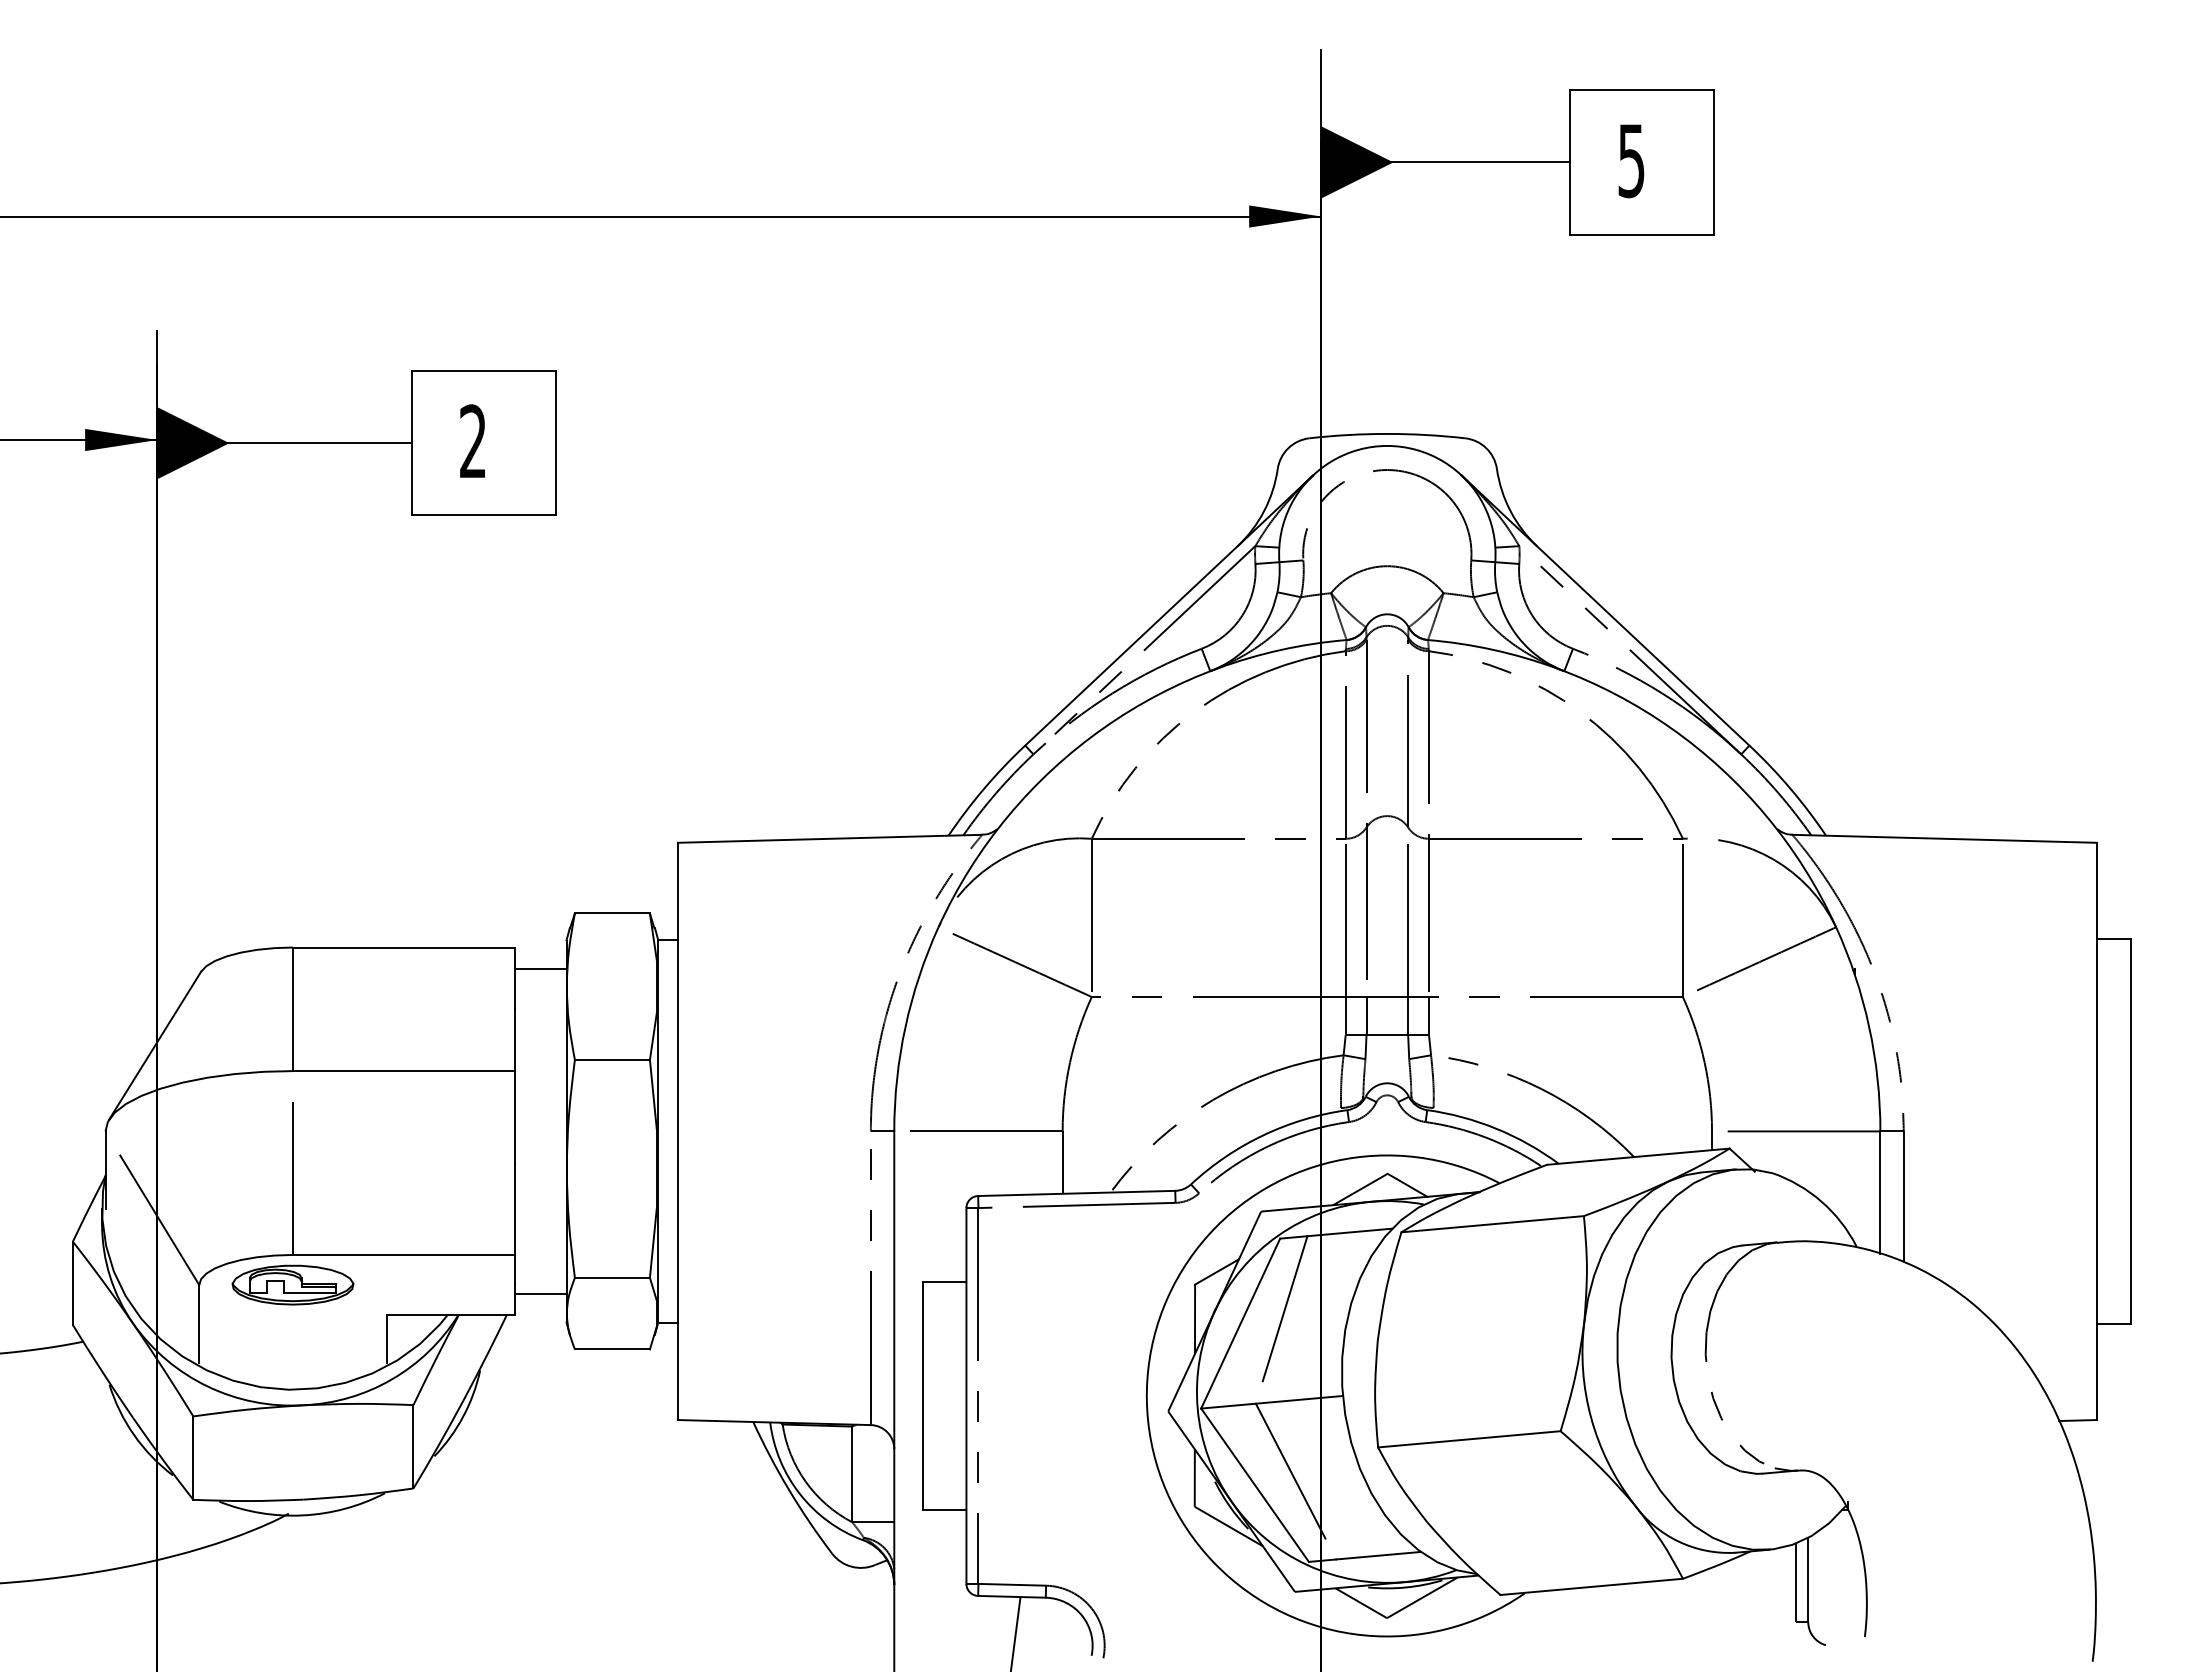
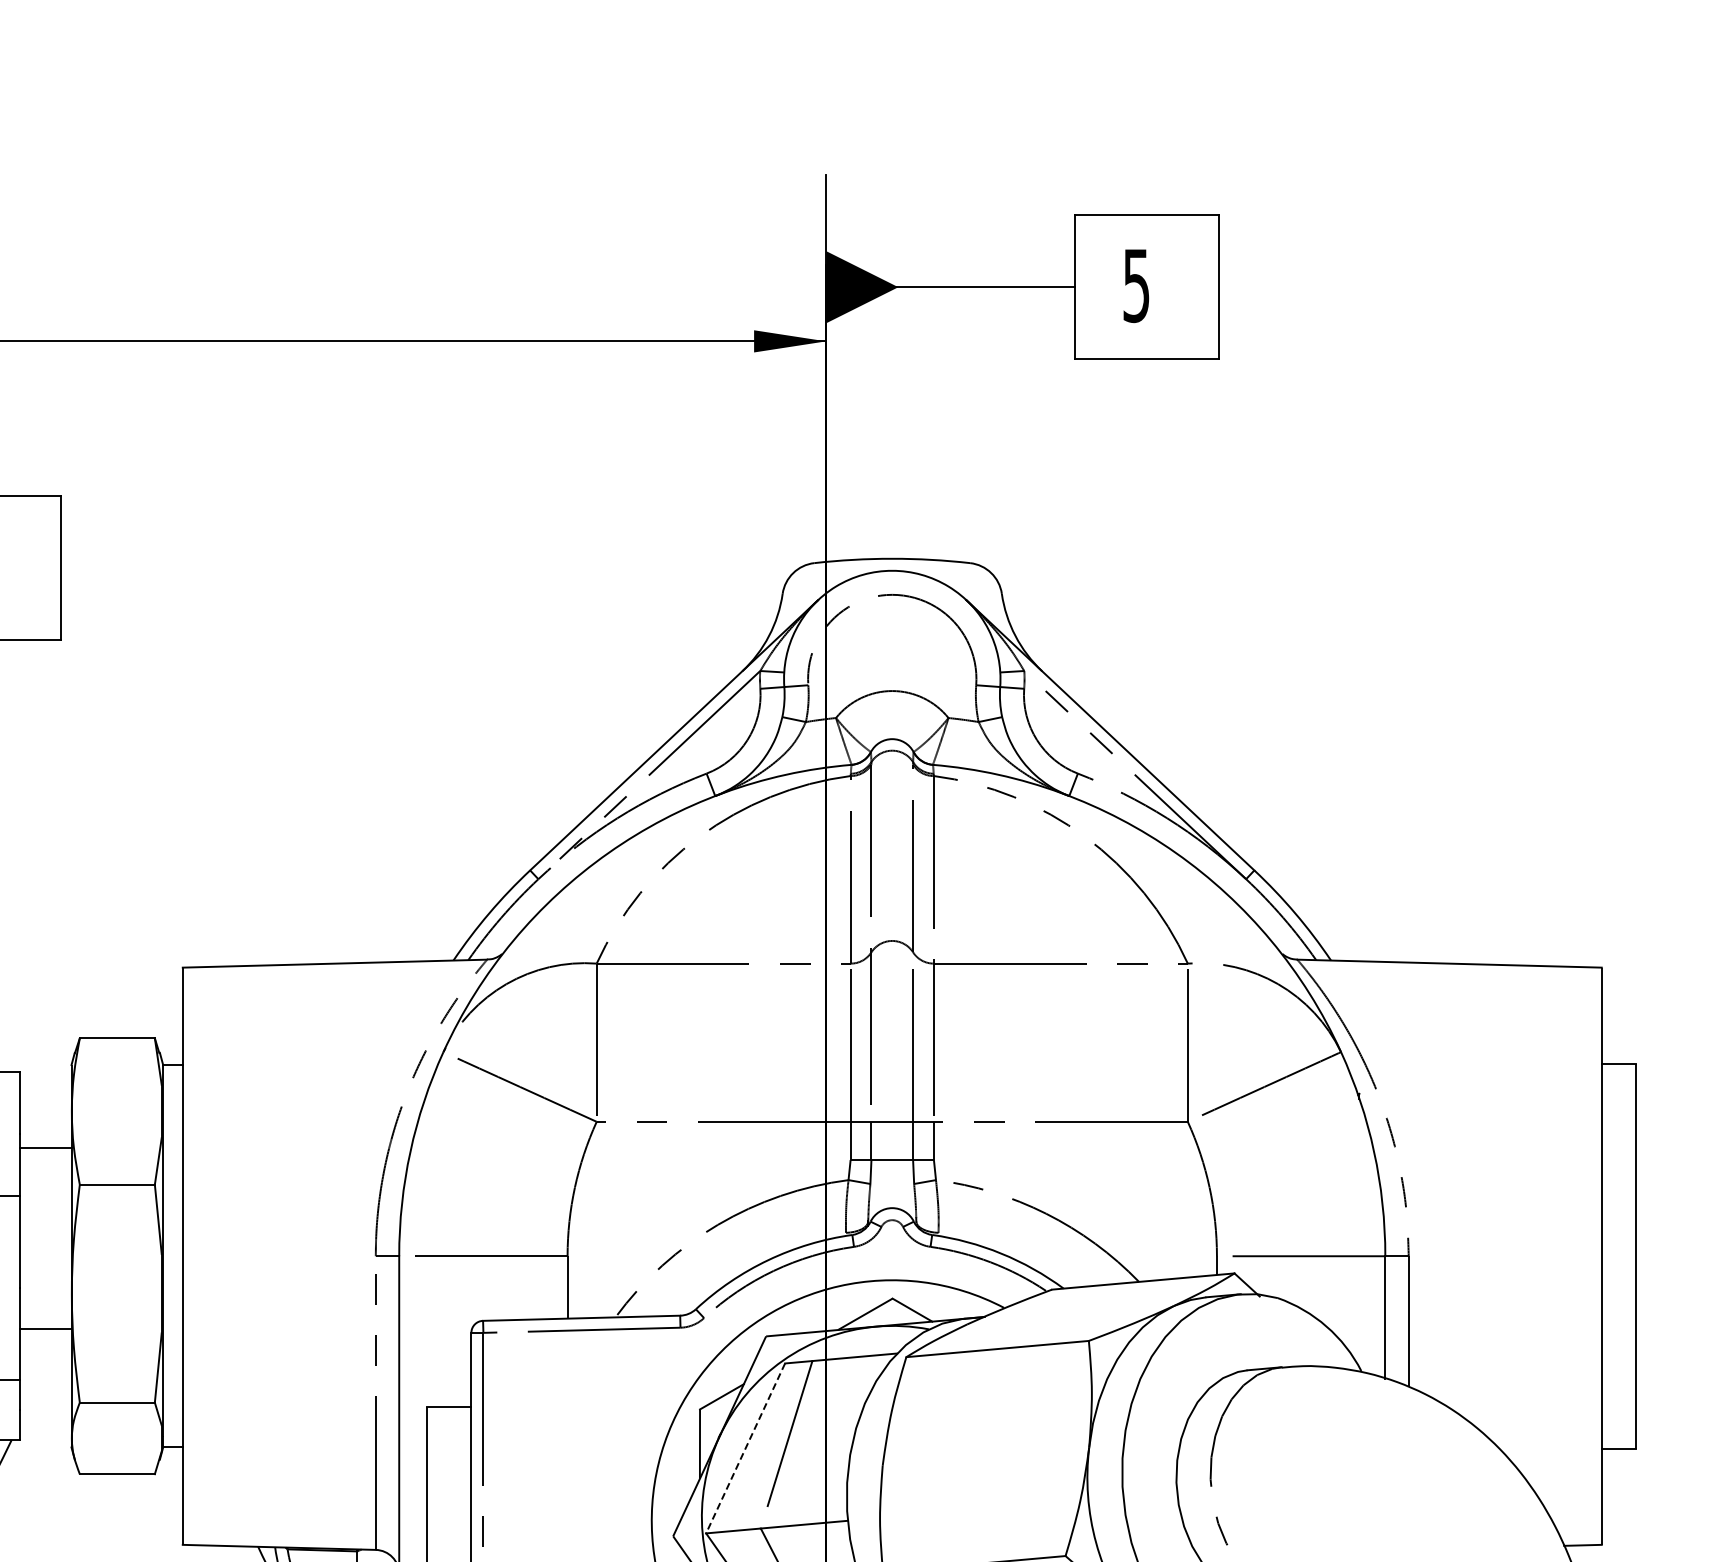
line: (540, 969) -> (45, 1148), moved
line: (540, 1293) -> (45, 1328), moved
line: (1240, 1323) -> (745, 1448), solid -> dashed

